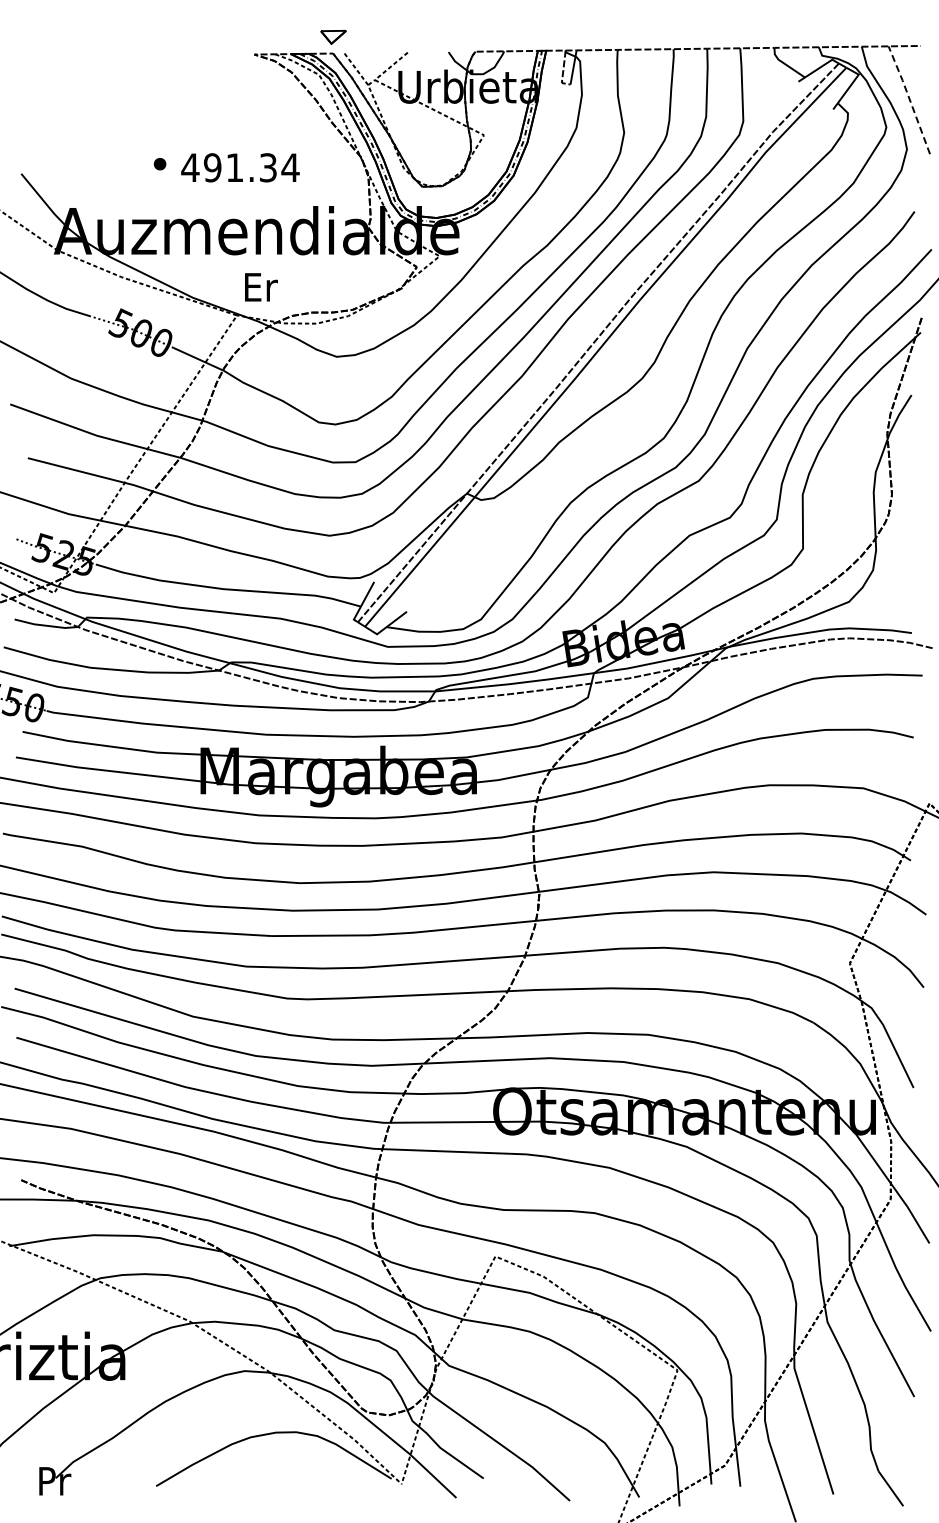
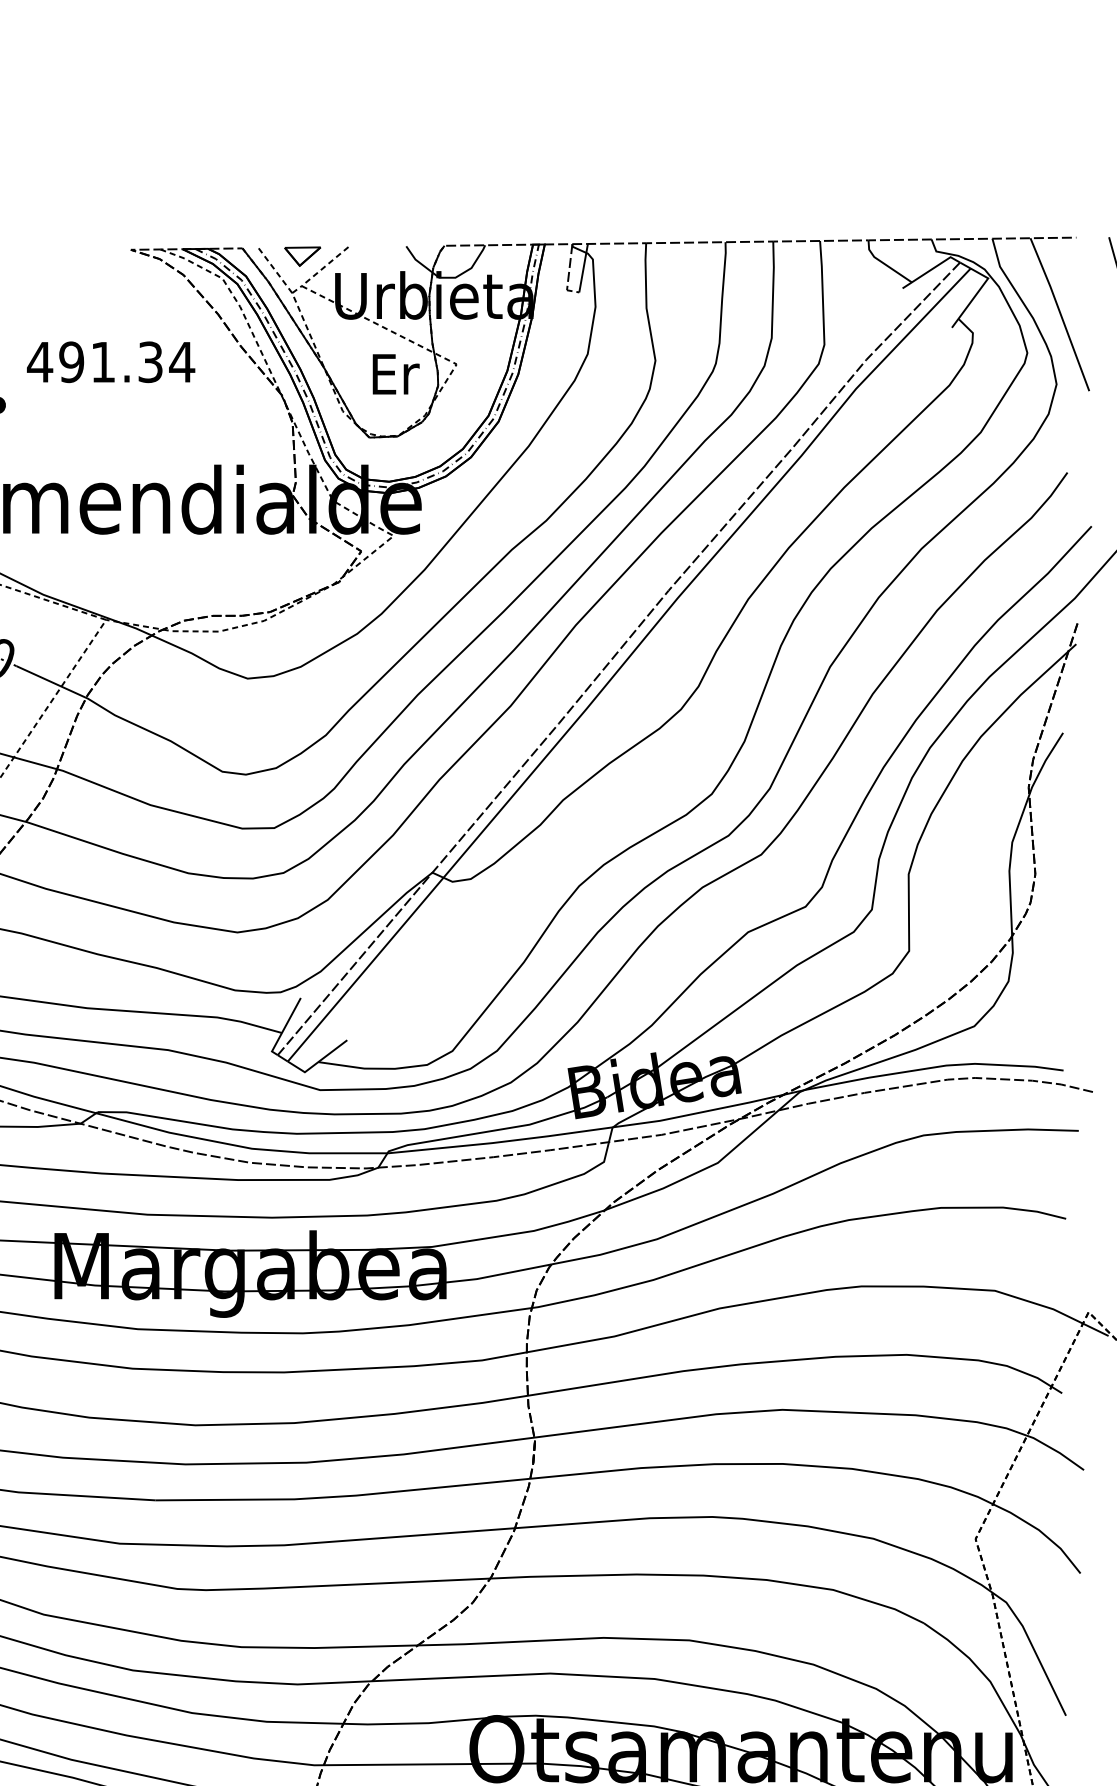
part: (333, 37) -> (302, 256), moved
line: (909, 99) -> (1060, 313), dashed -> solid
text: (240, 167) -> (111, 361), moved
text: (261, 287) -> (396, 374), moved

